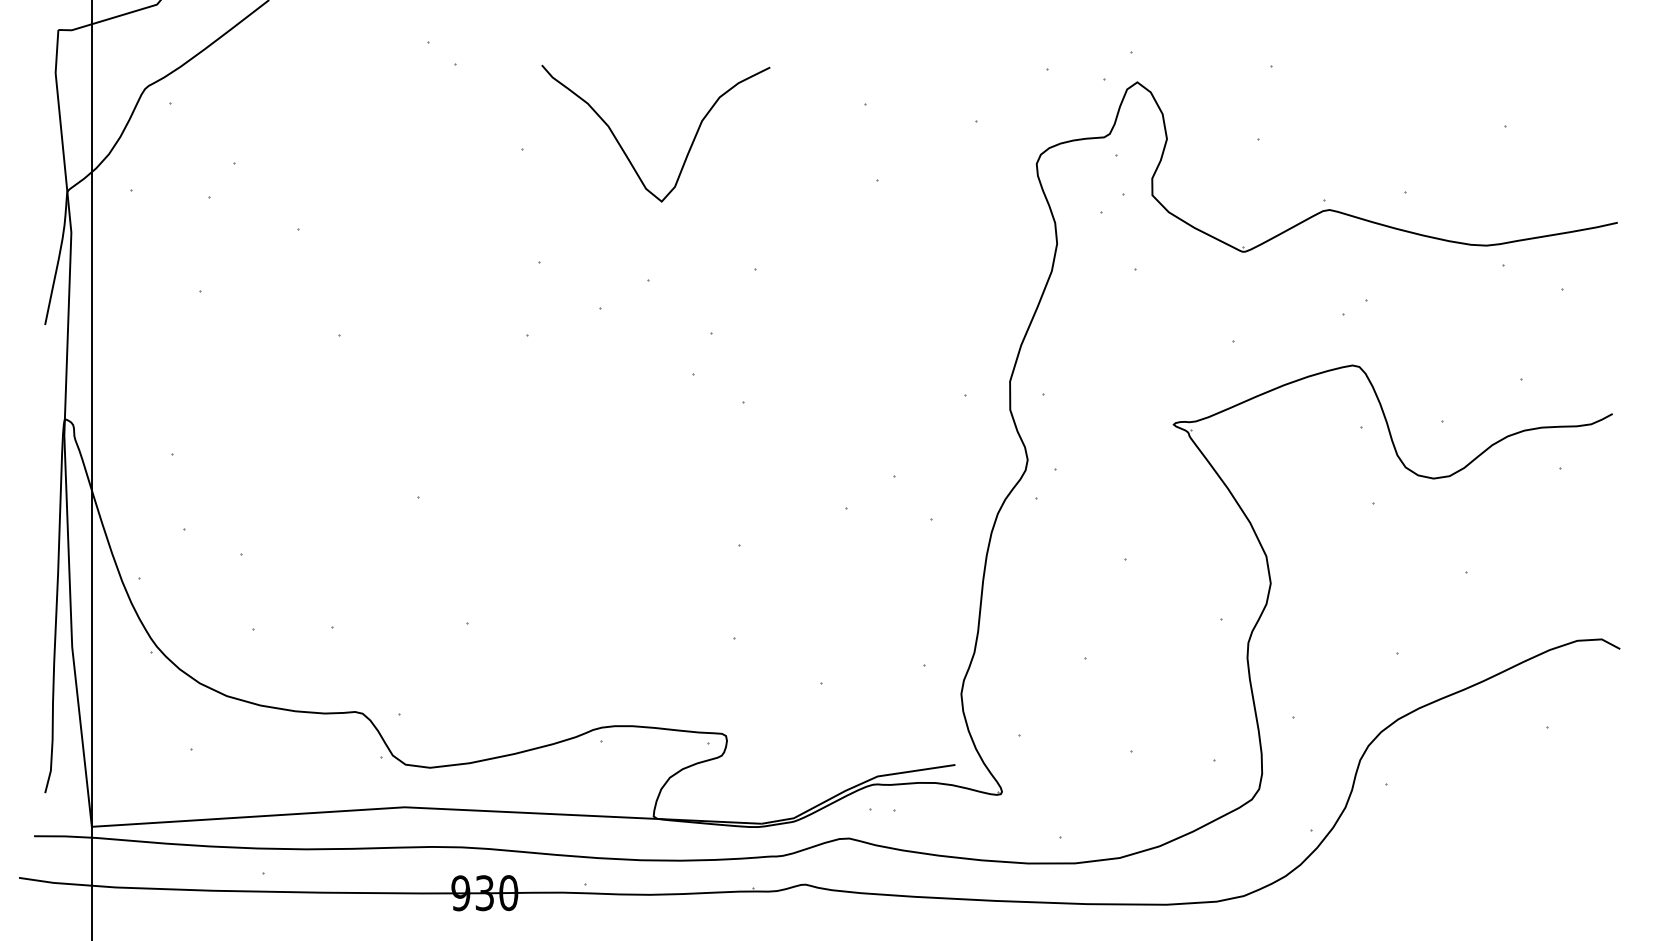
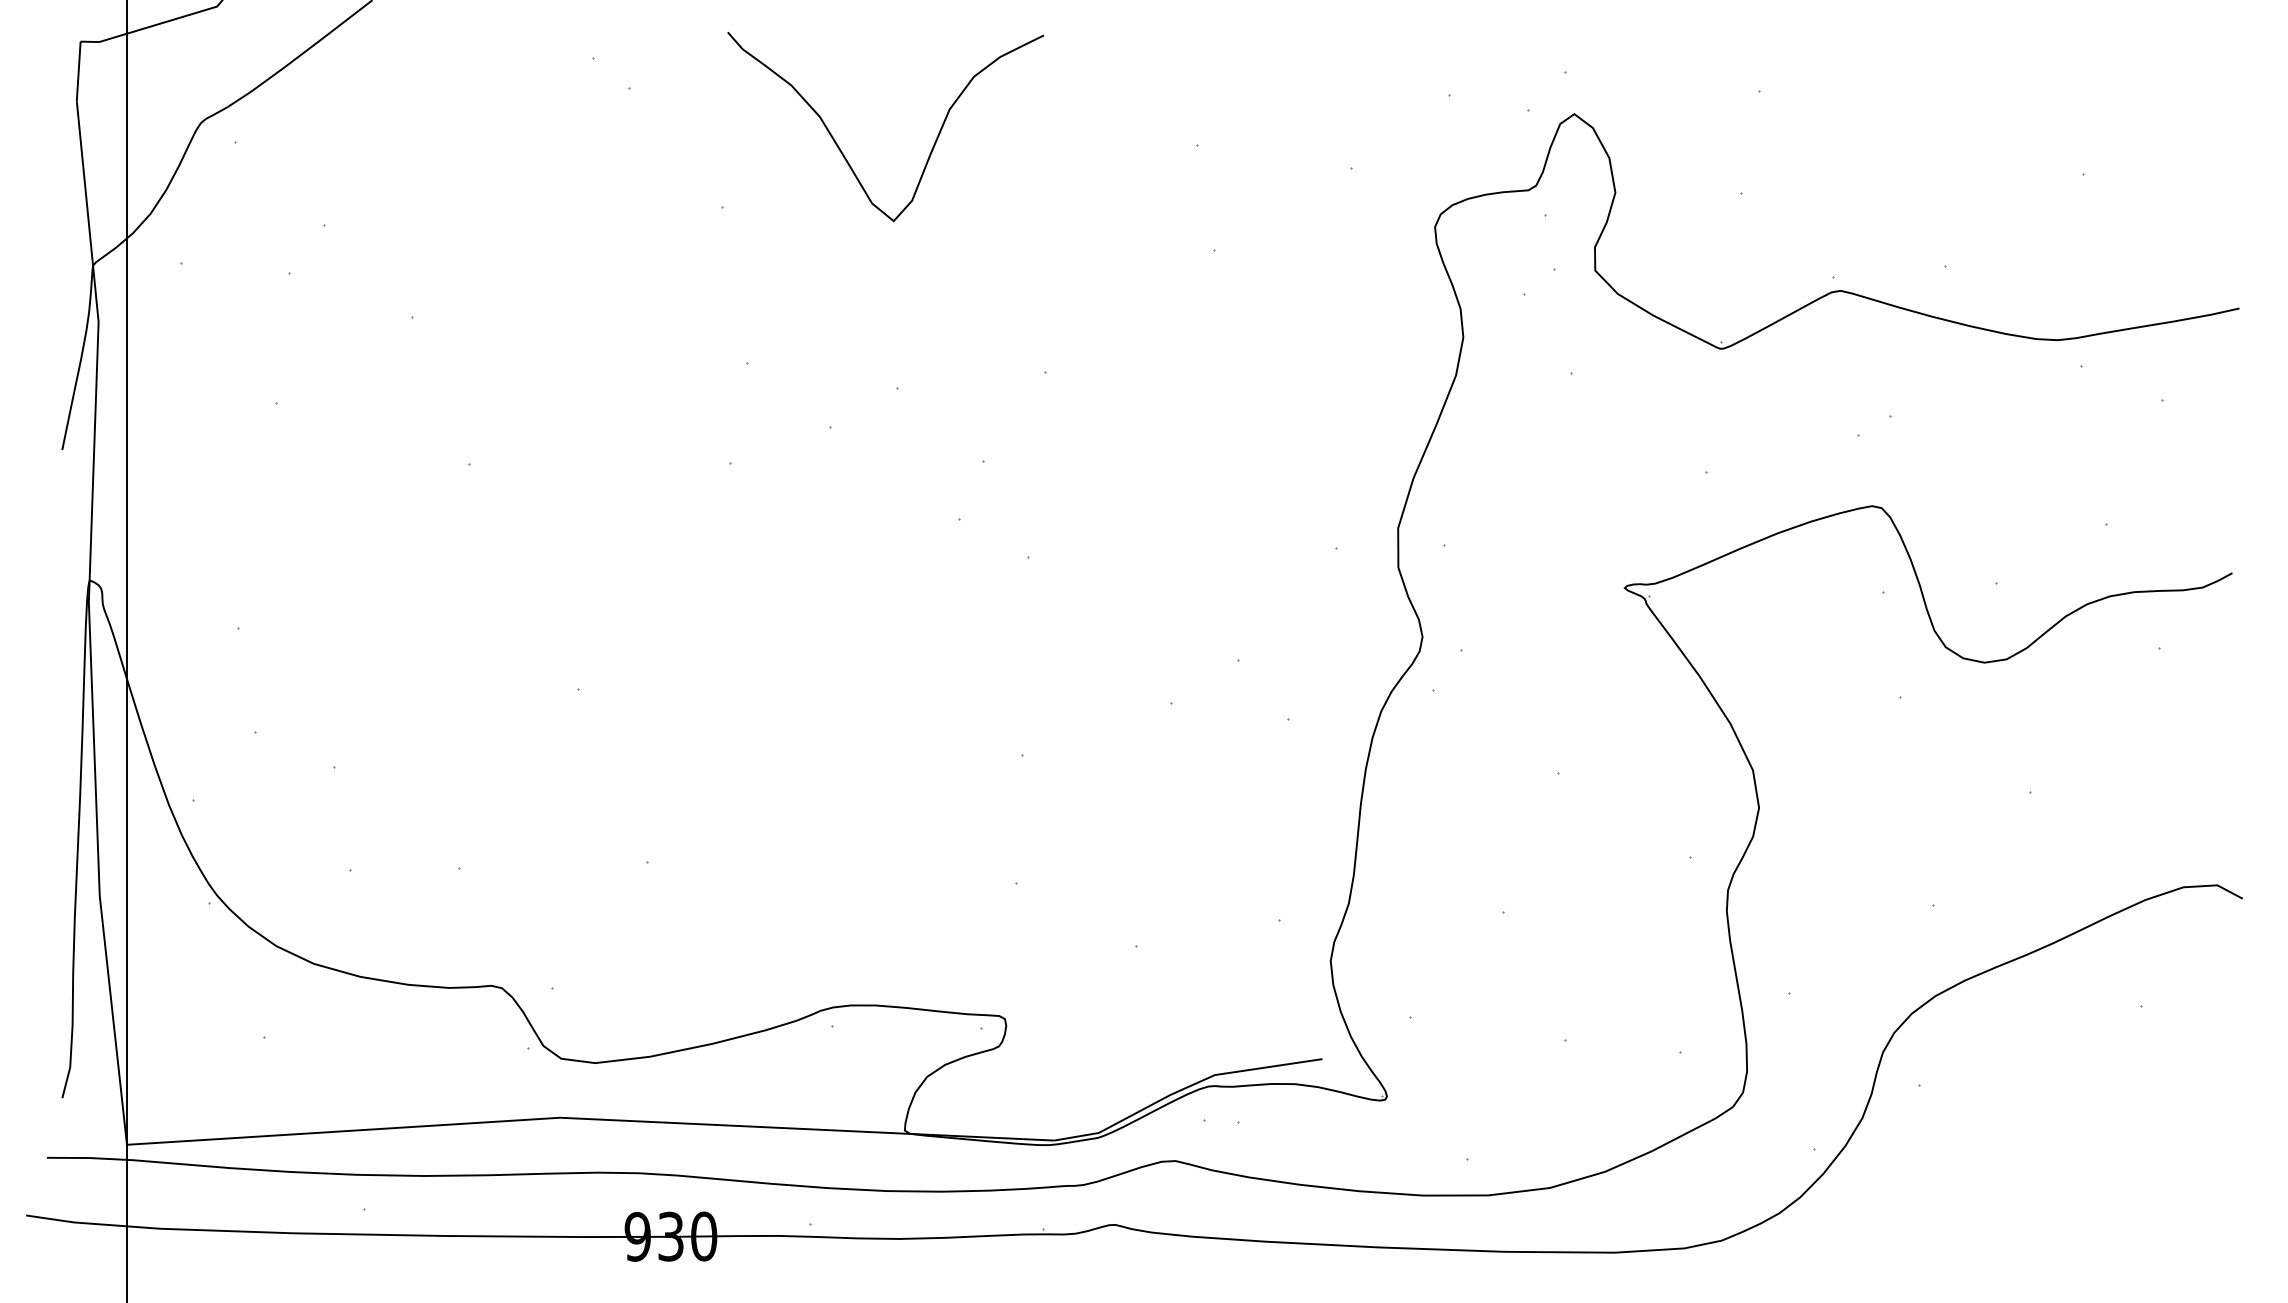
curve: (624, 150) -> (842, 150), moved

